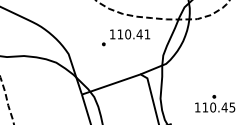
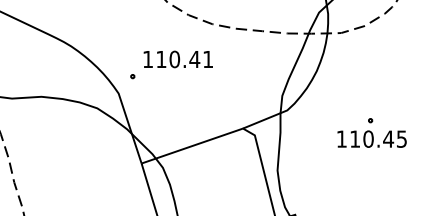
part: (126, 37) -> (171, 64), moved
part: (215, 103) -> (372, 132), moved

